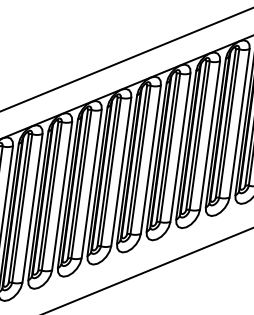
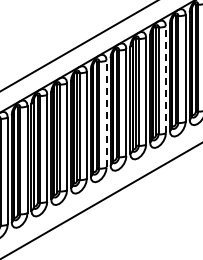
line: (239, 122) -> (165, 79), solid -> dashed
line: (150, 159) -> (106, 113), solid -> dashed

